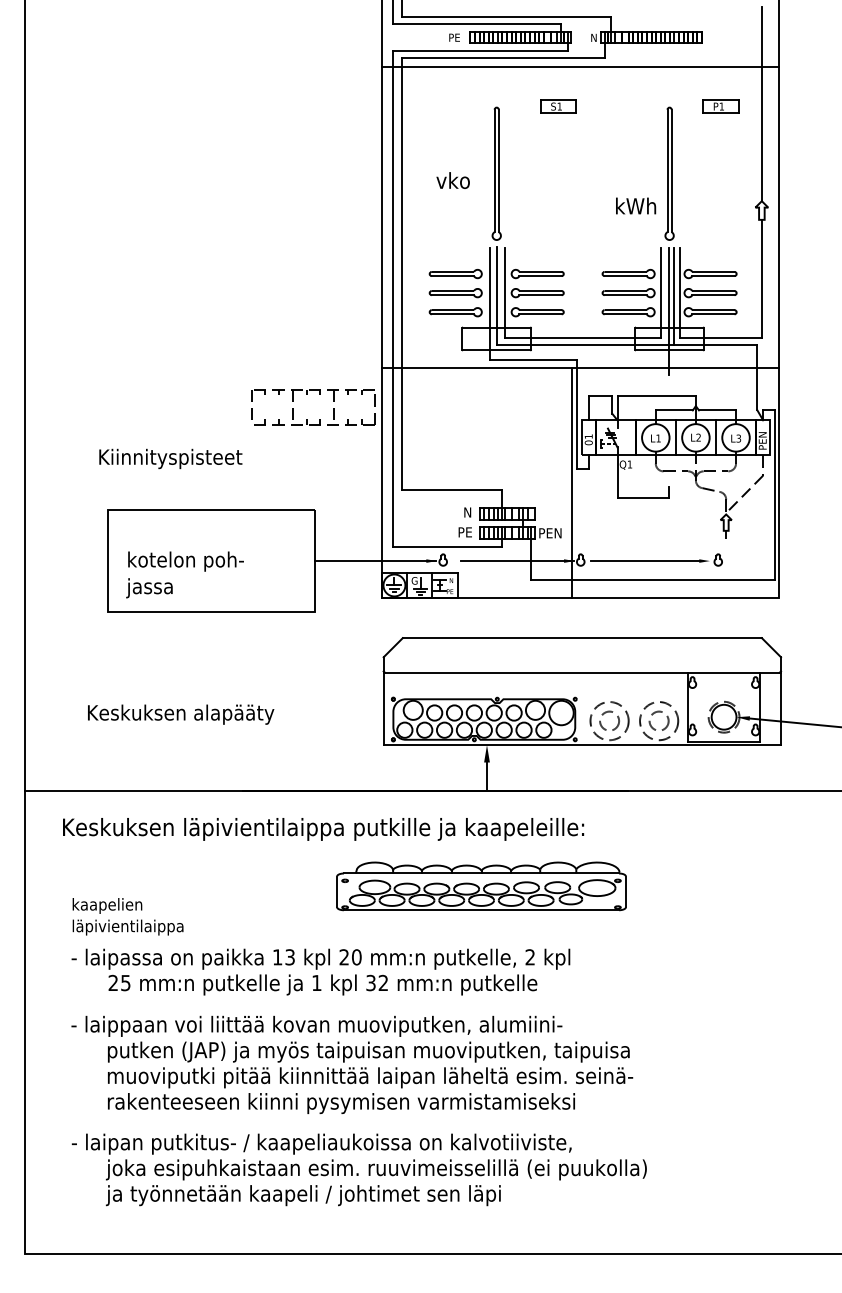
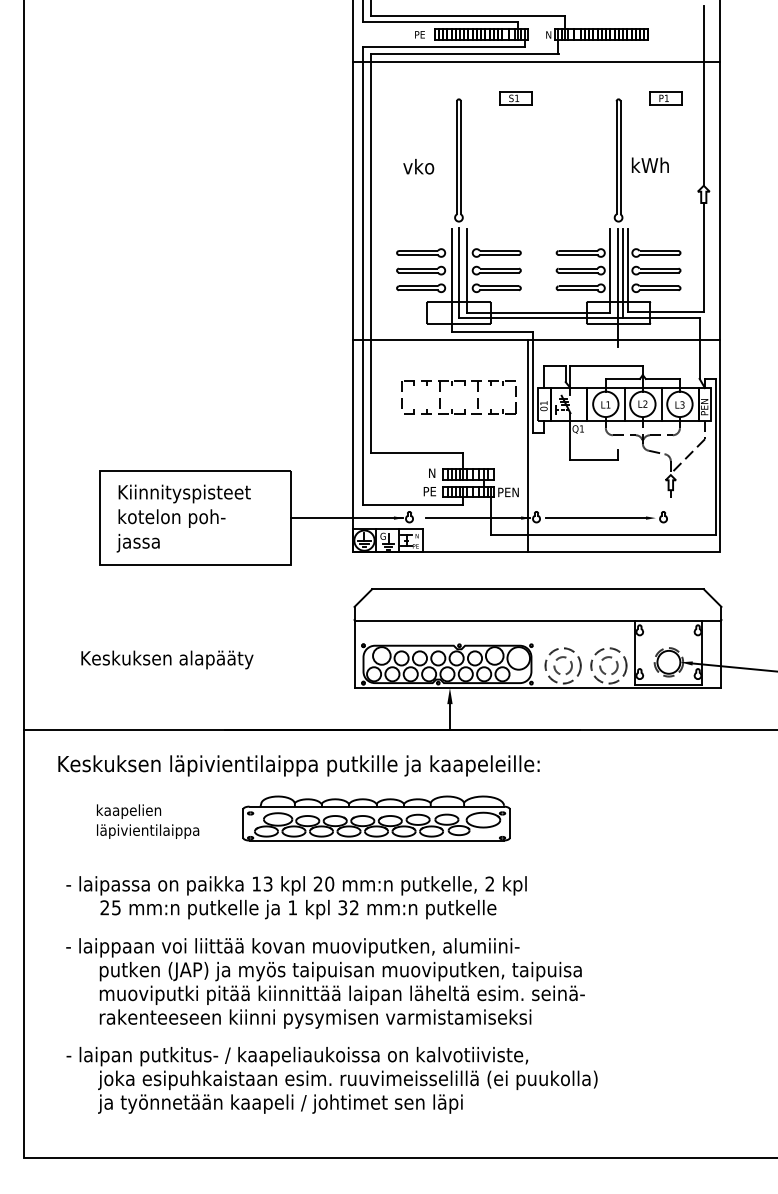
text: (636, 205) -> (650, 164), moved
part: (307, 419) -> (453, 408), moved
text: (170, 458) -> (184, 493), moved
part: (481, 886) -> (376, 818), moved
text: (127, 916) -> (147, 821), moved

